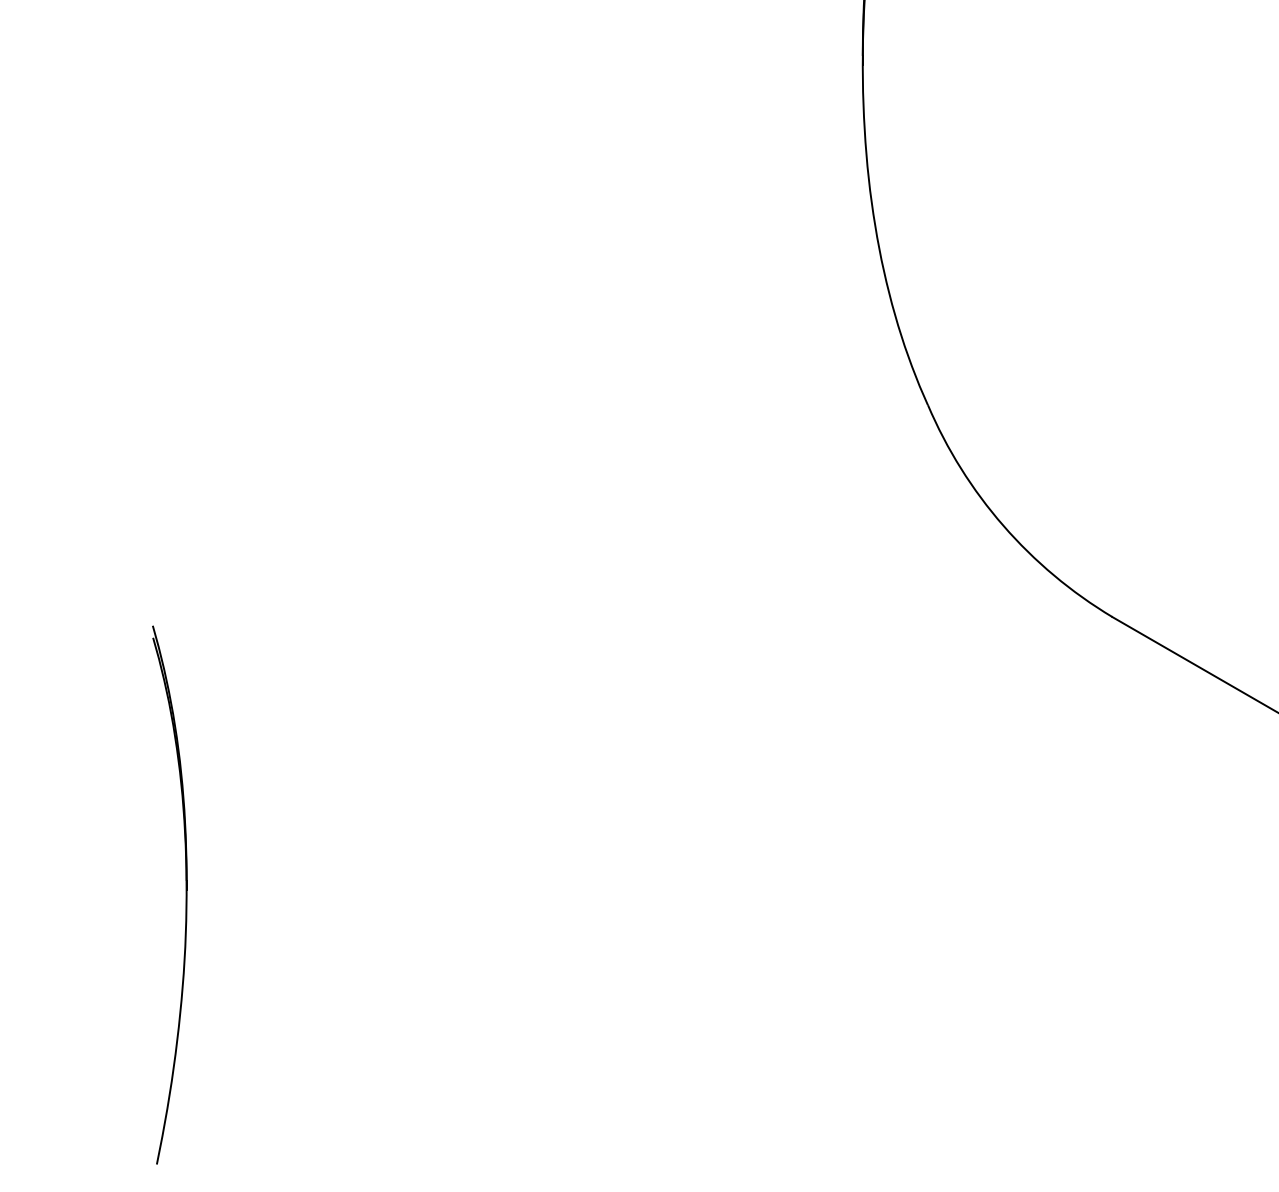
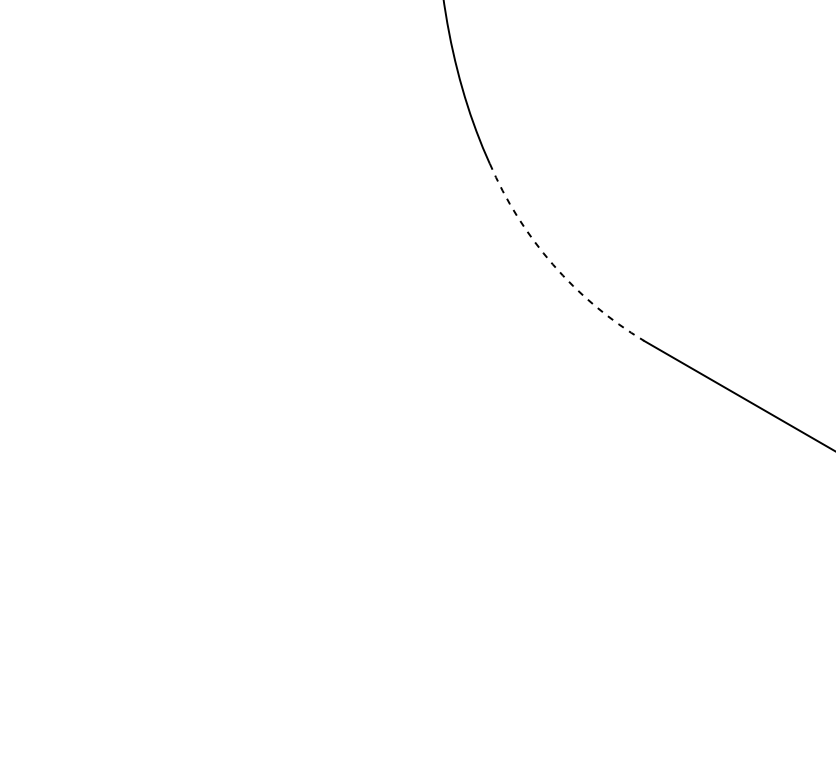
arc: (1003, 525) -> (552, 264), solid -> dashed

